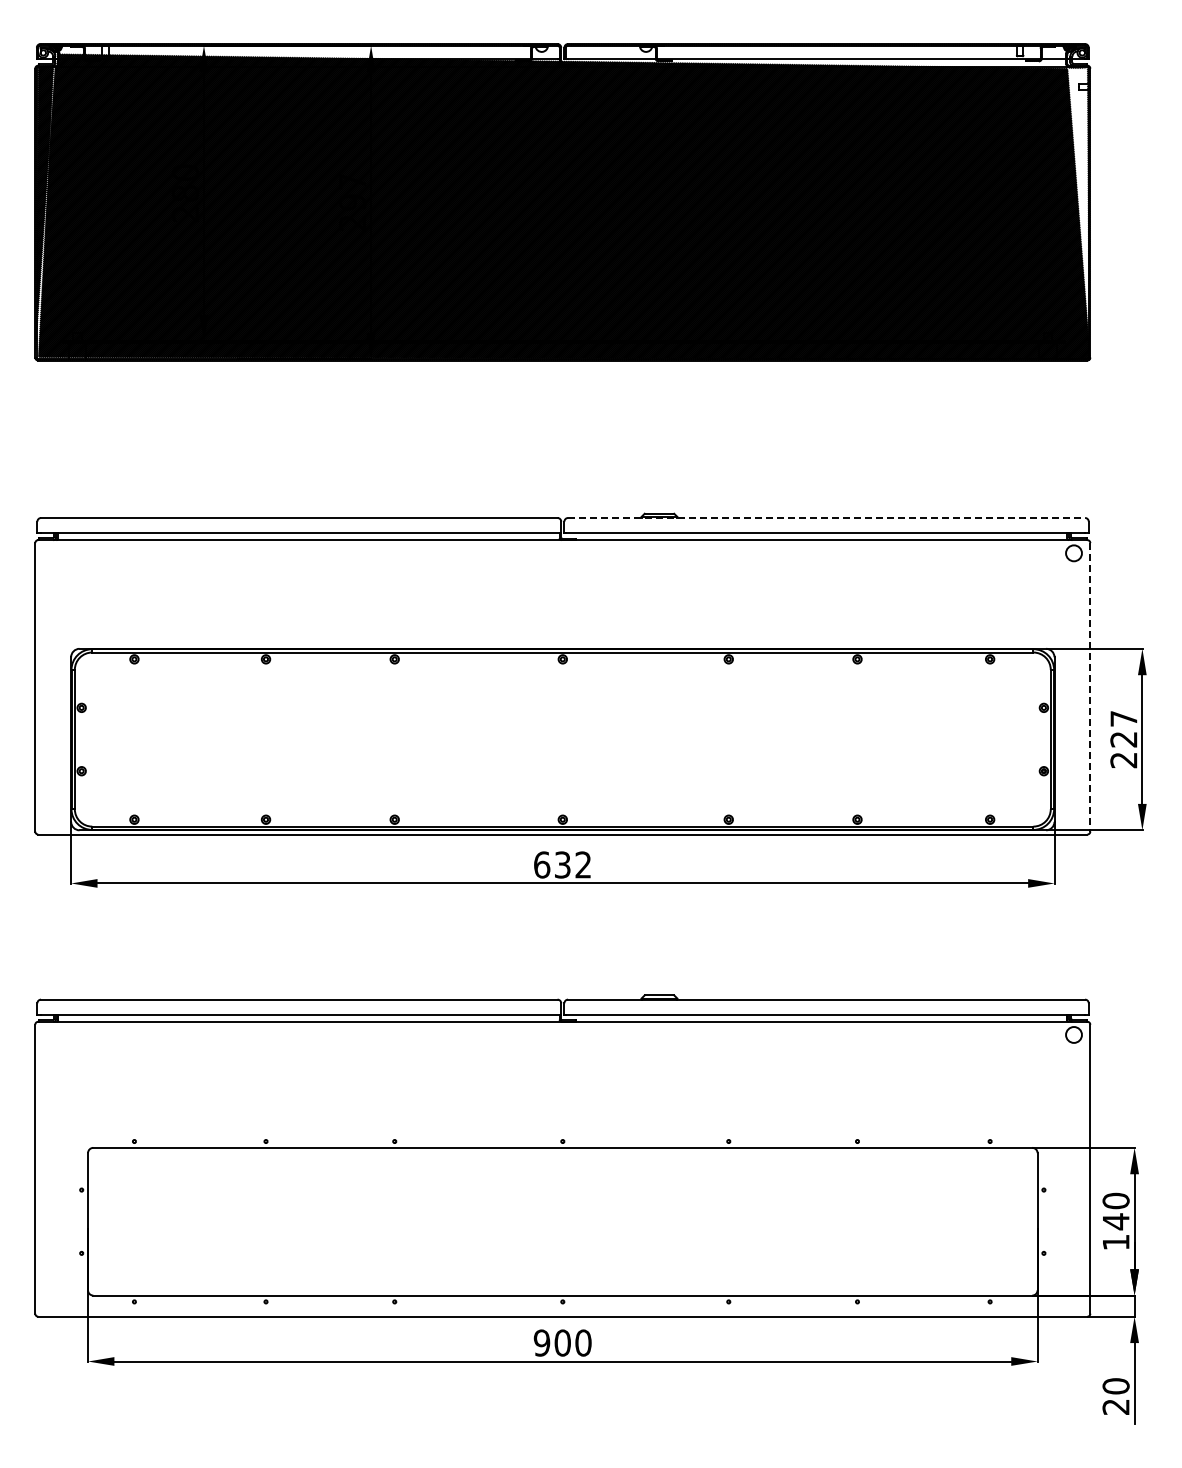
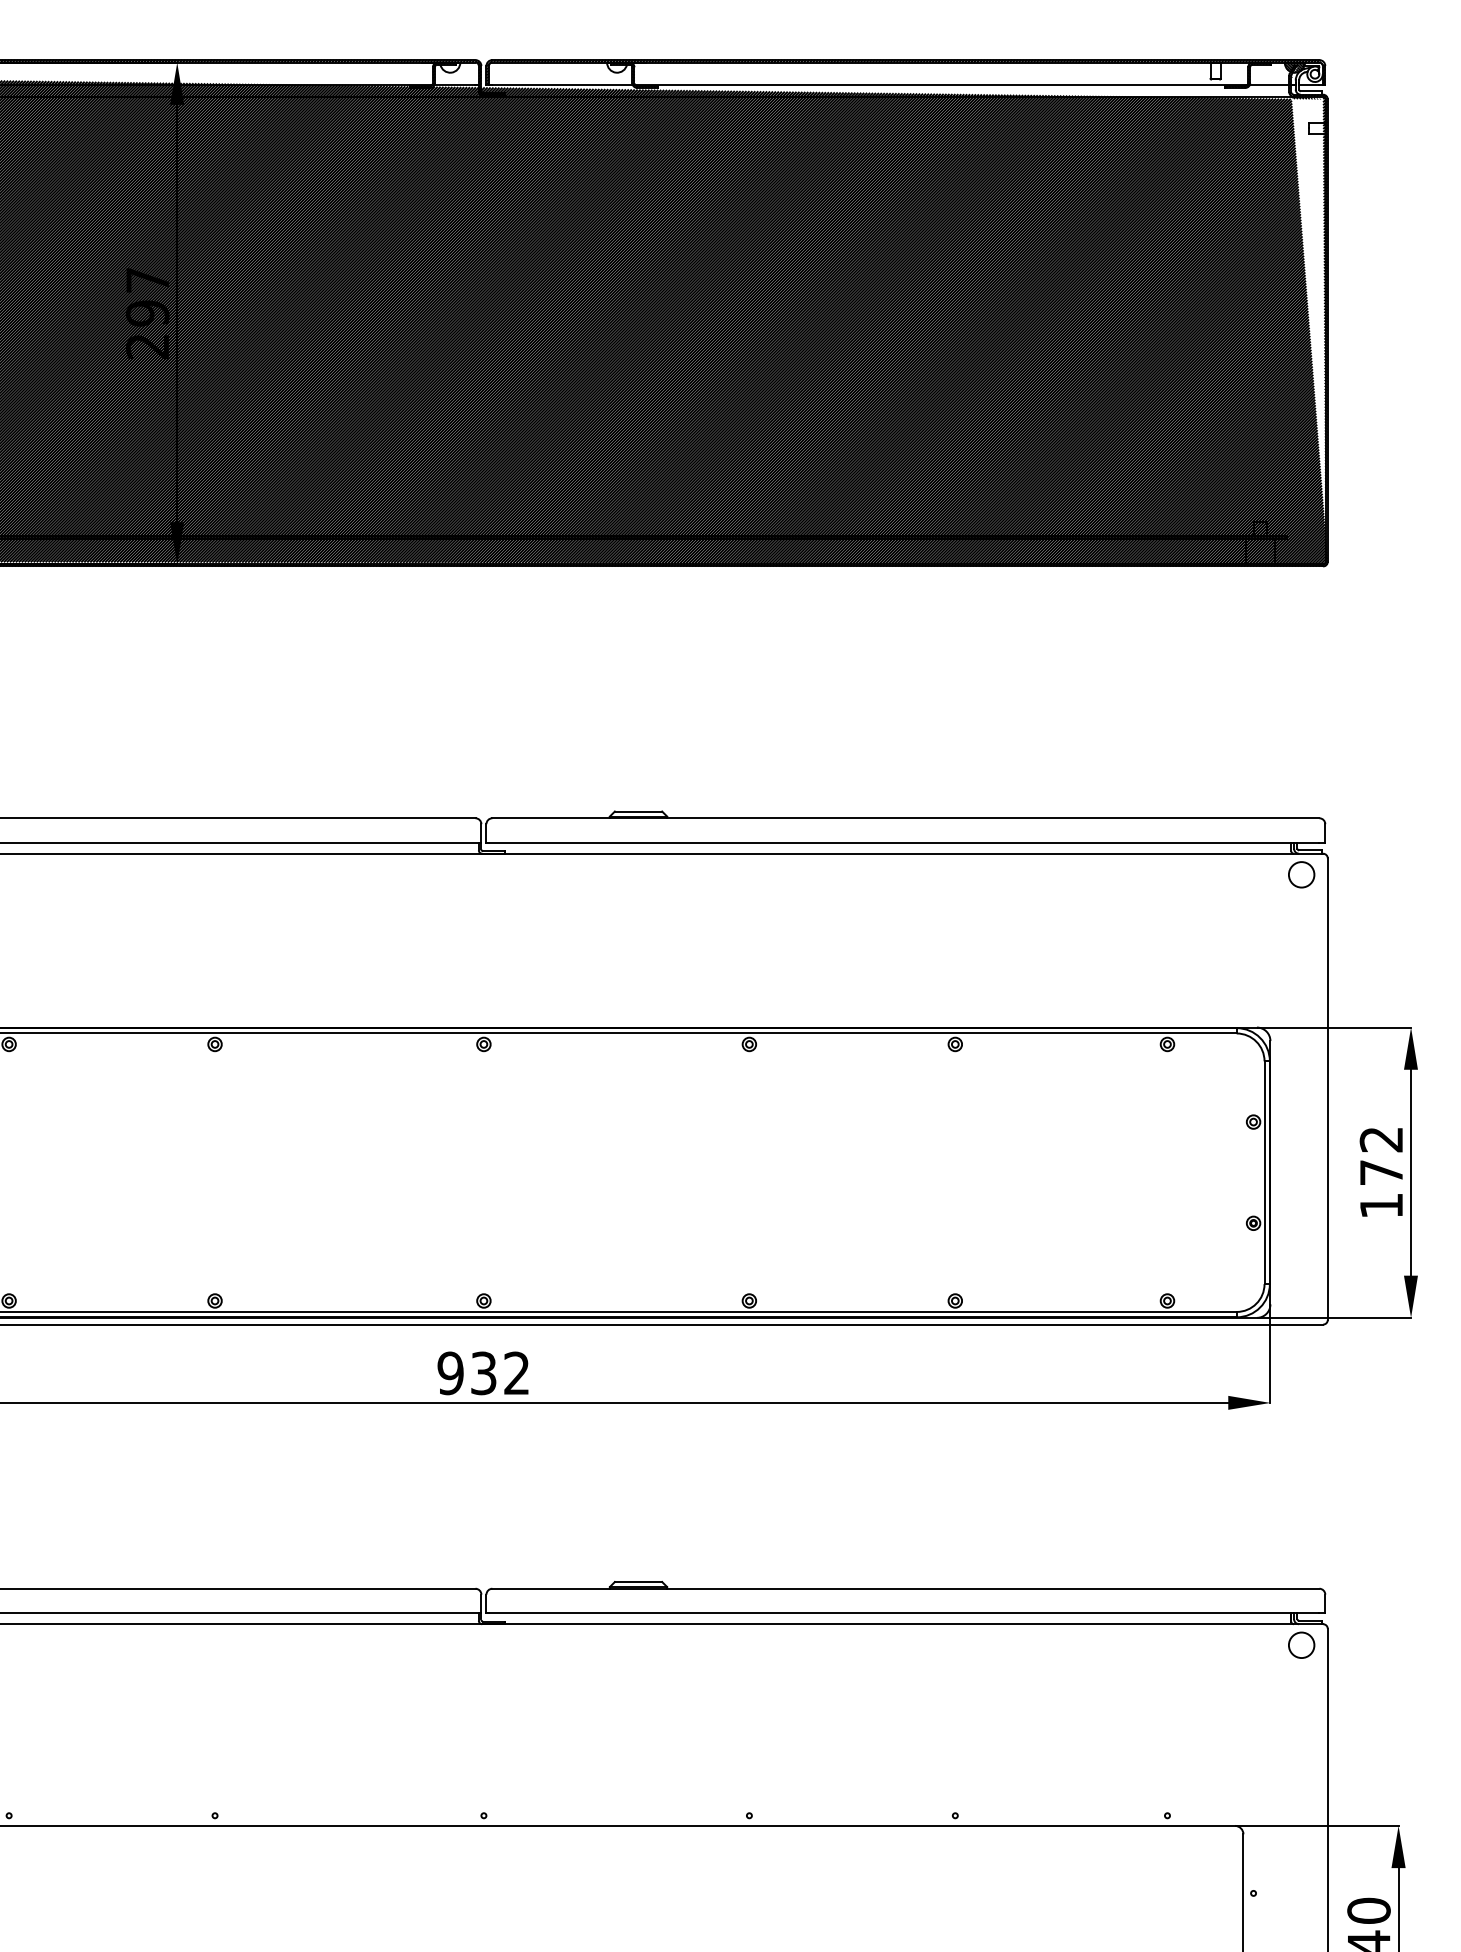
line: (827, 518) -> (907, 819), dashed -> solid
line: (1090, 687) -> (1328, 1089), dashed -> solid
text: (1123, 739) -> (1380, 1172), 227 -> 172
text: (541, 864) -> (449, 1372), 632 -> 932

